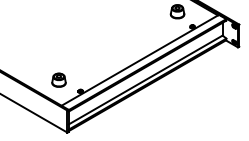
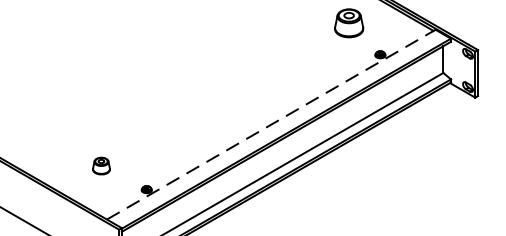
line: (140, 60) -> (271, 125), solid -> dashed
part: (58, 79) -> (100, 164), size x0.6

